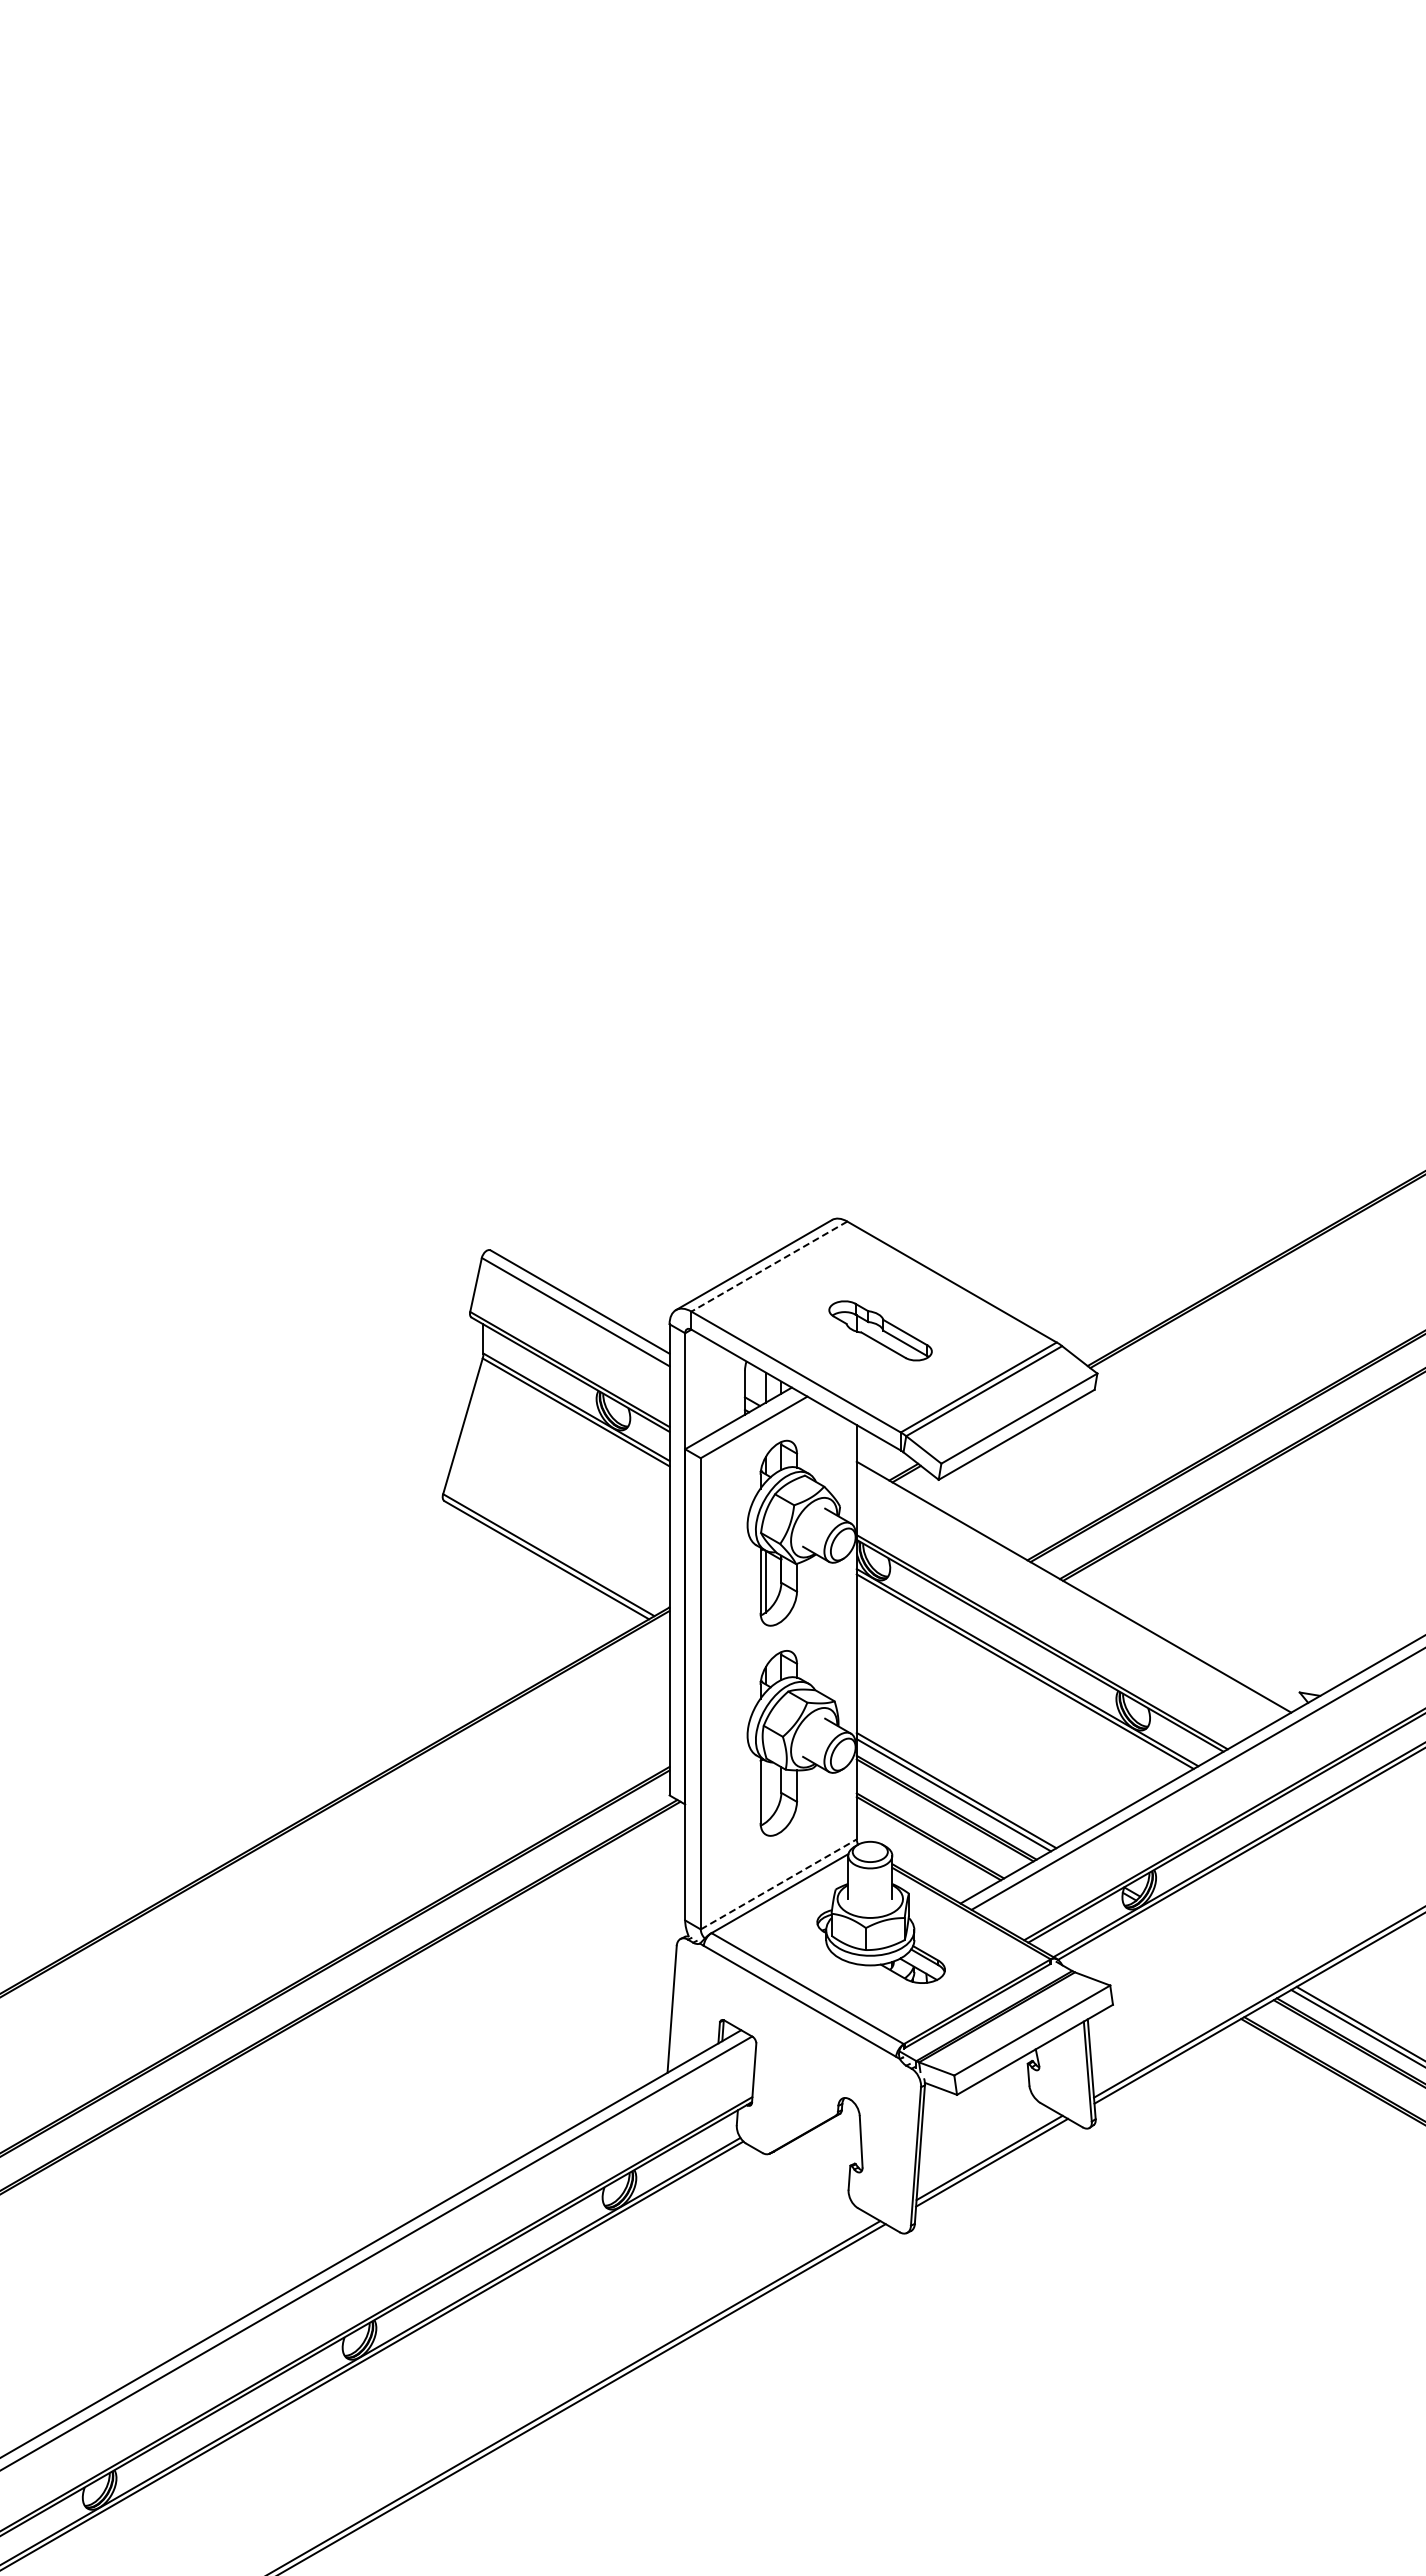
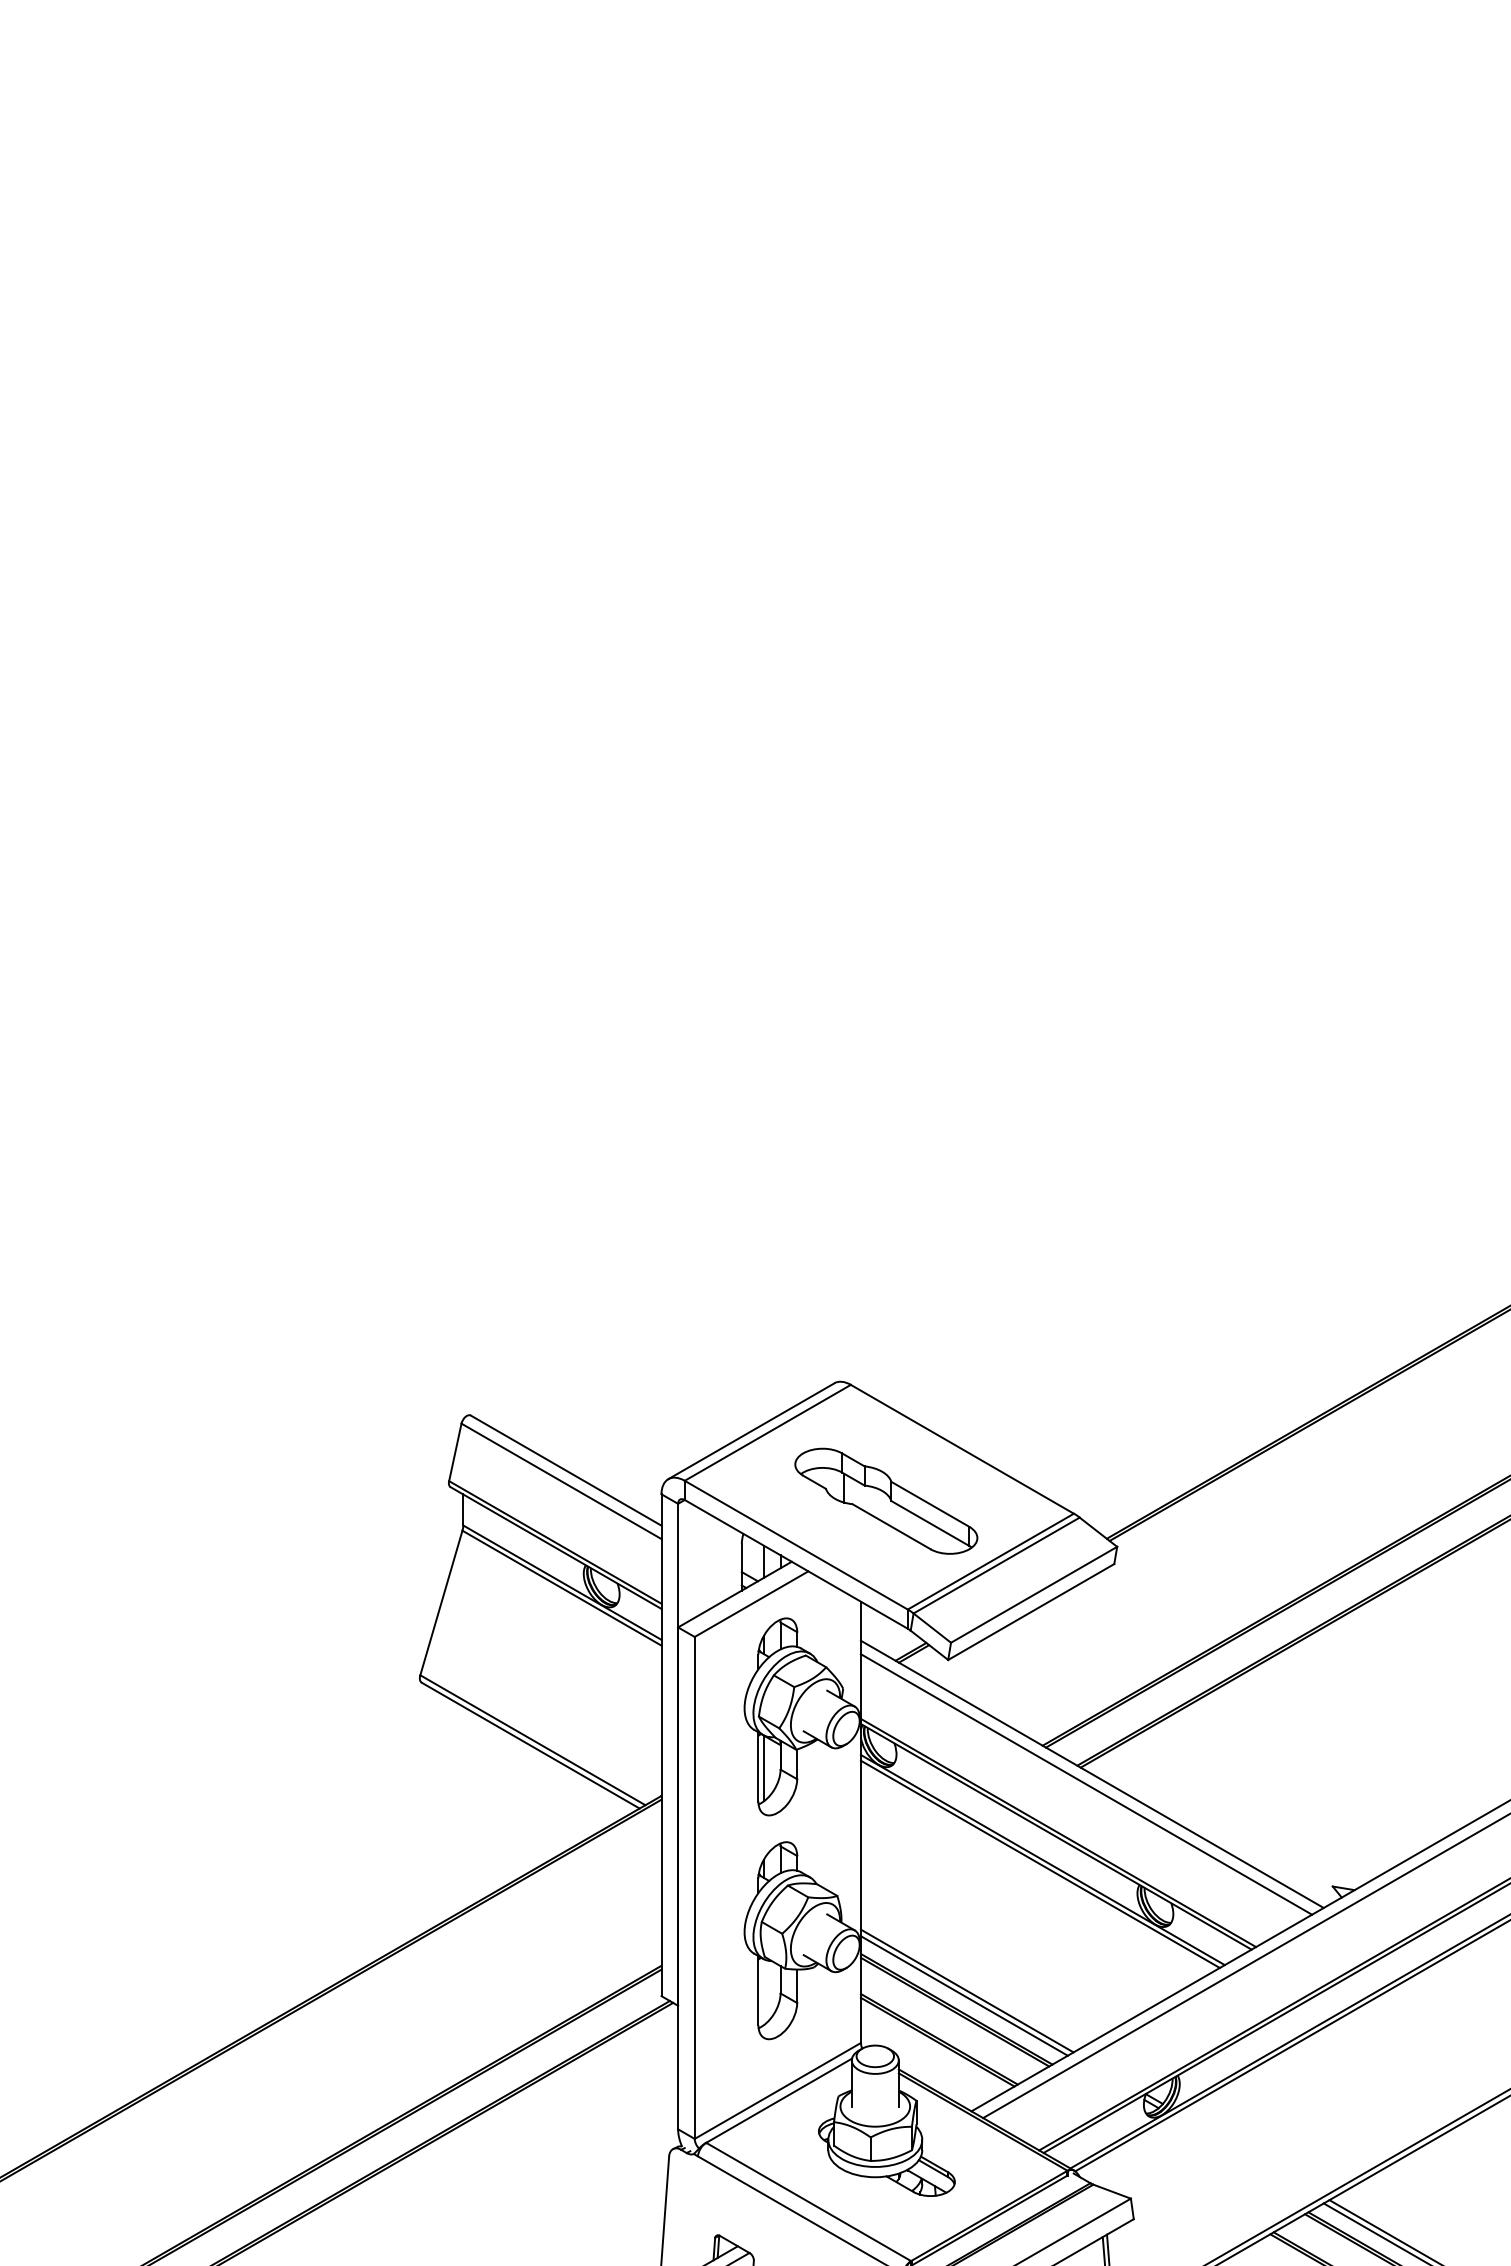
line: (768, 1266) -> (766, 1432), dashed -> solid
part: (880, 1330) -> (886, 1500), size x1.67
line: (1068, 1596) -> (1086, 1784), added
line: (779, 1884) -> (778, 2091), dashed -> solid

